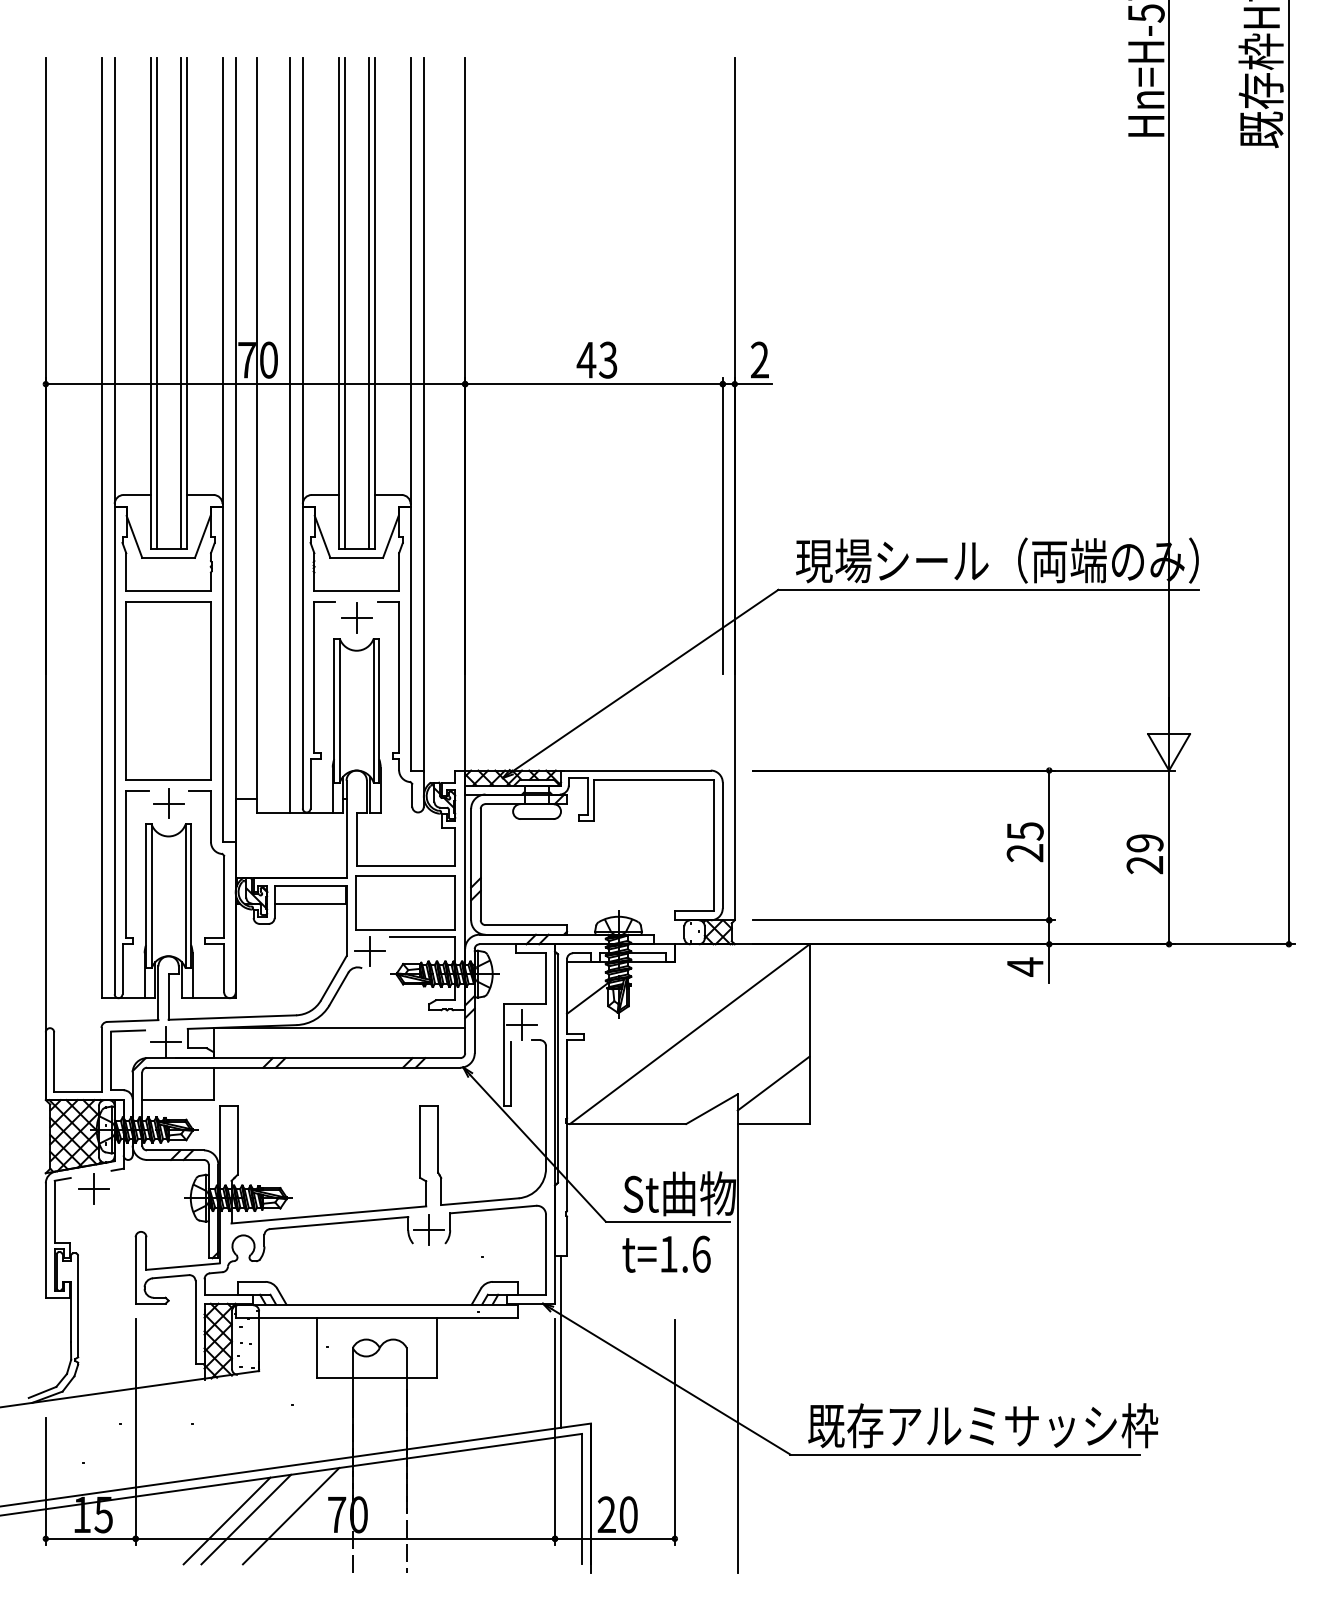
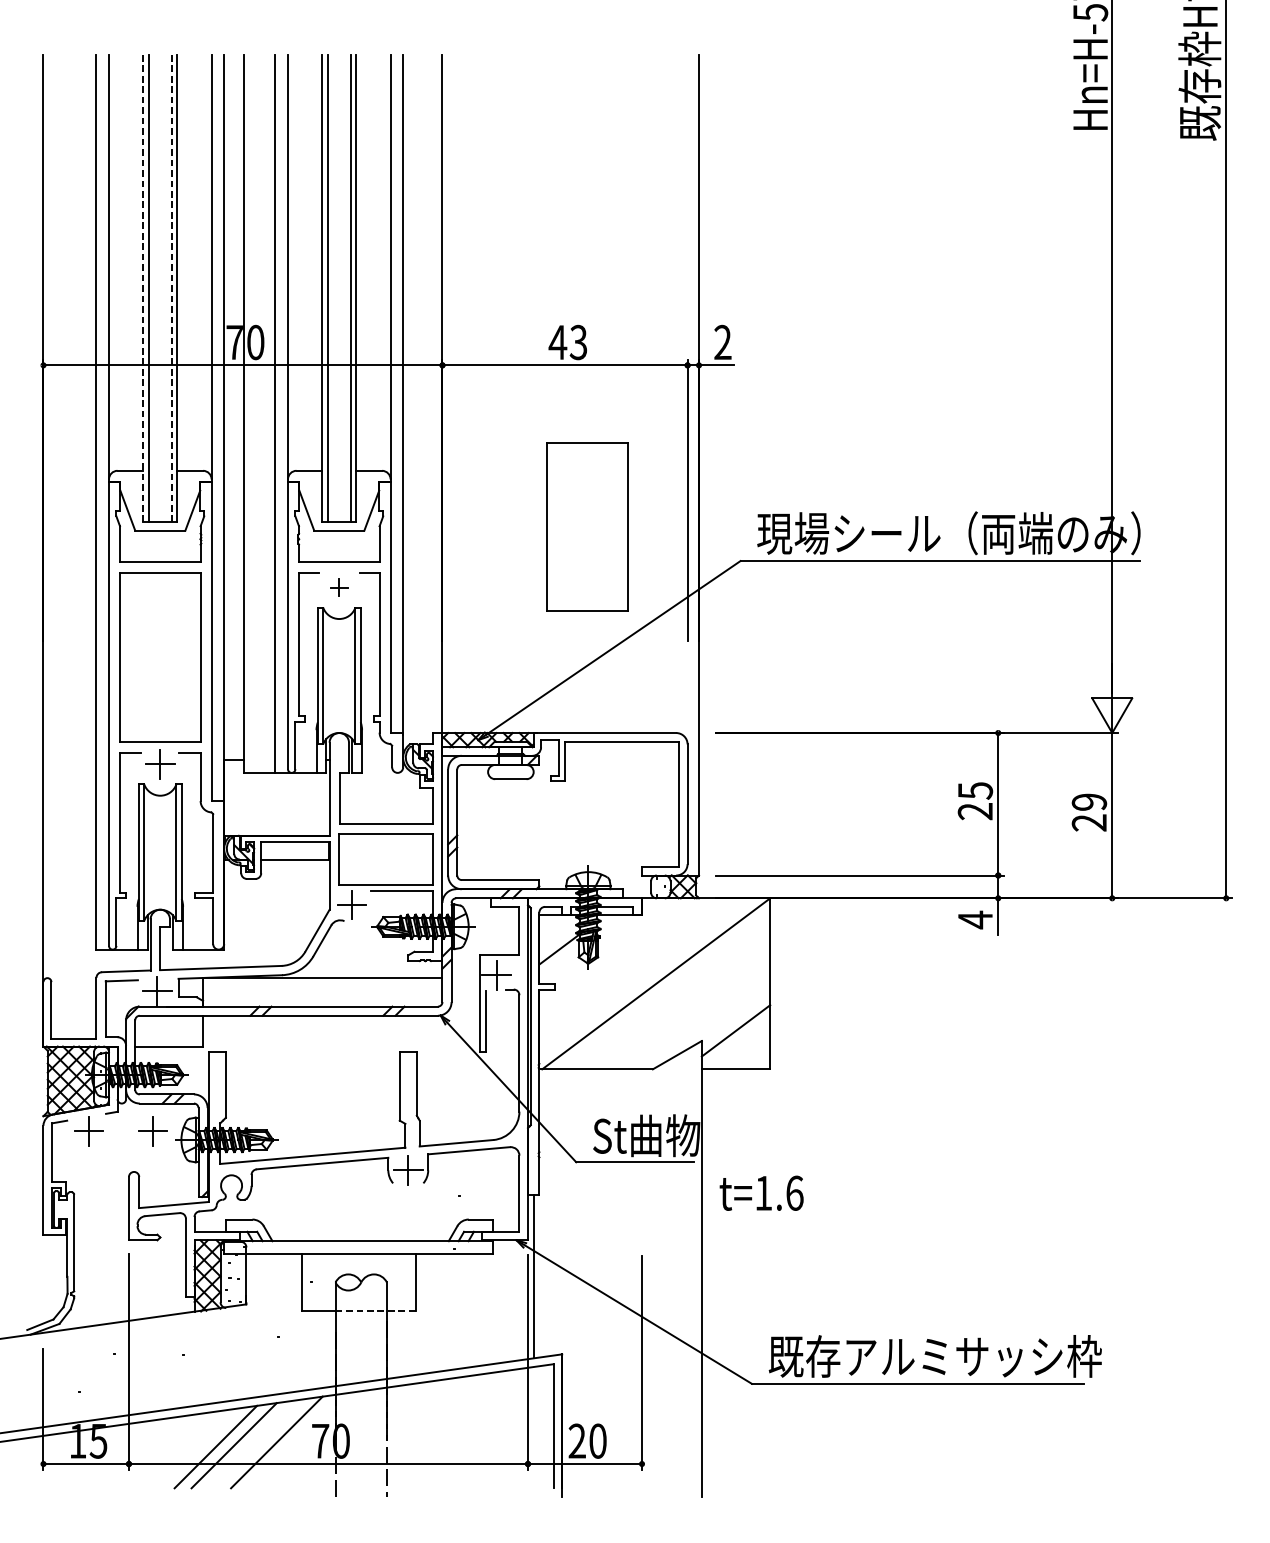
line: (150, 303) -> (143, 288), solid -> dashed
line: (180, 303) -> (171, 288), solid -> dashed
part: (617, 553) -> (587, 526), added
part: (356, 617) -> (339, 587), size x0.6
part: (160, 1188) -> (152, 1130), added
text: (666, 1253) -> (761, 1192), moved
line: (394, 1378) -> (375, 1311), solid -> dashed

